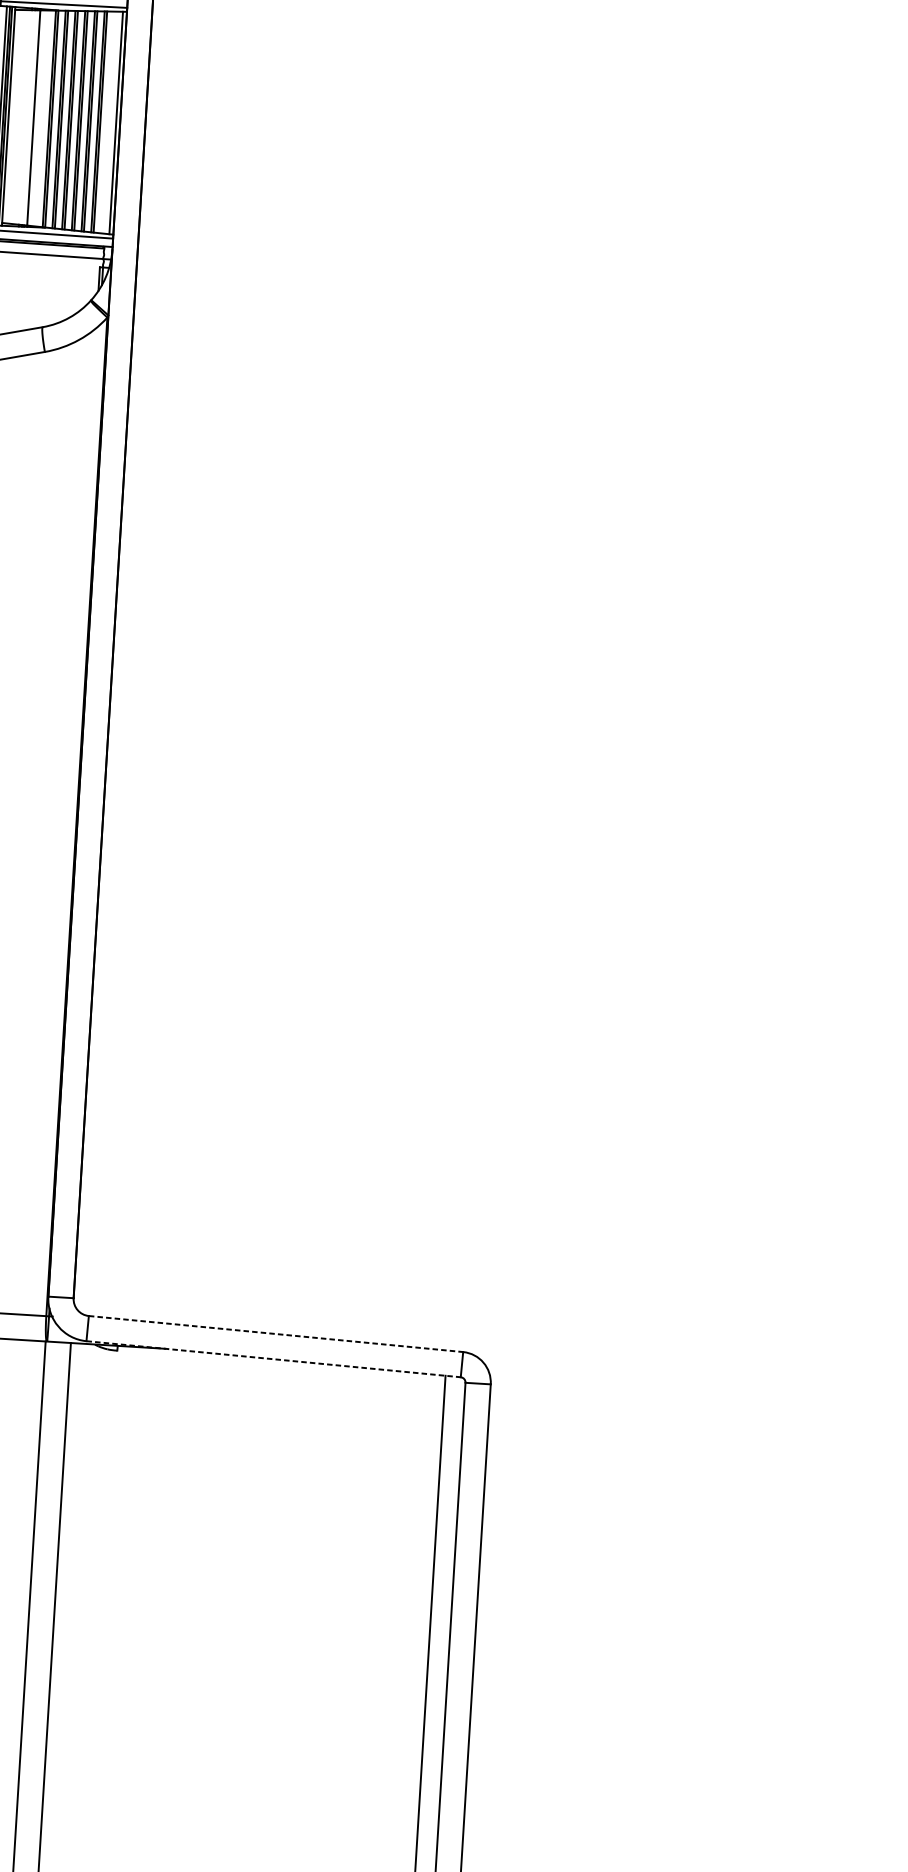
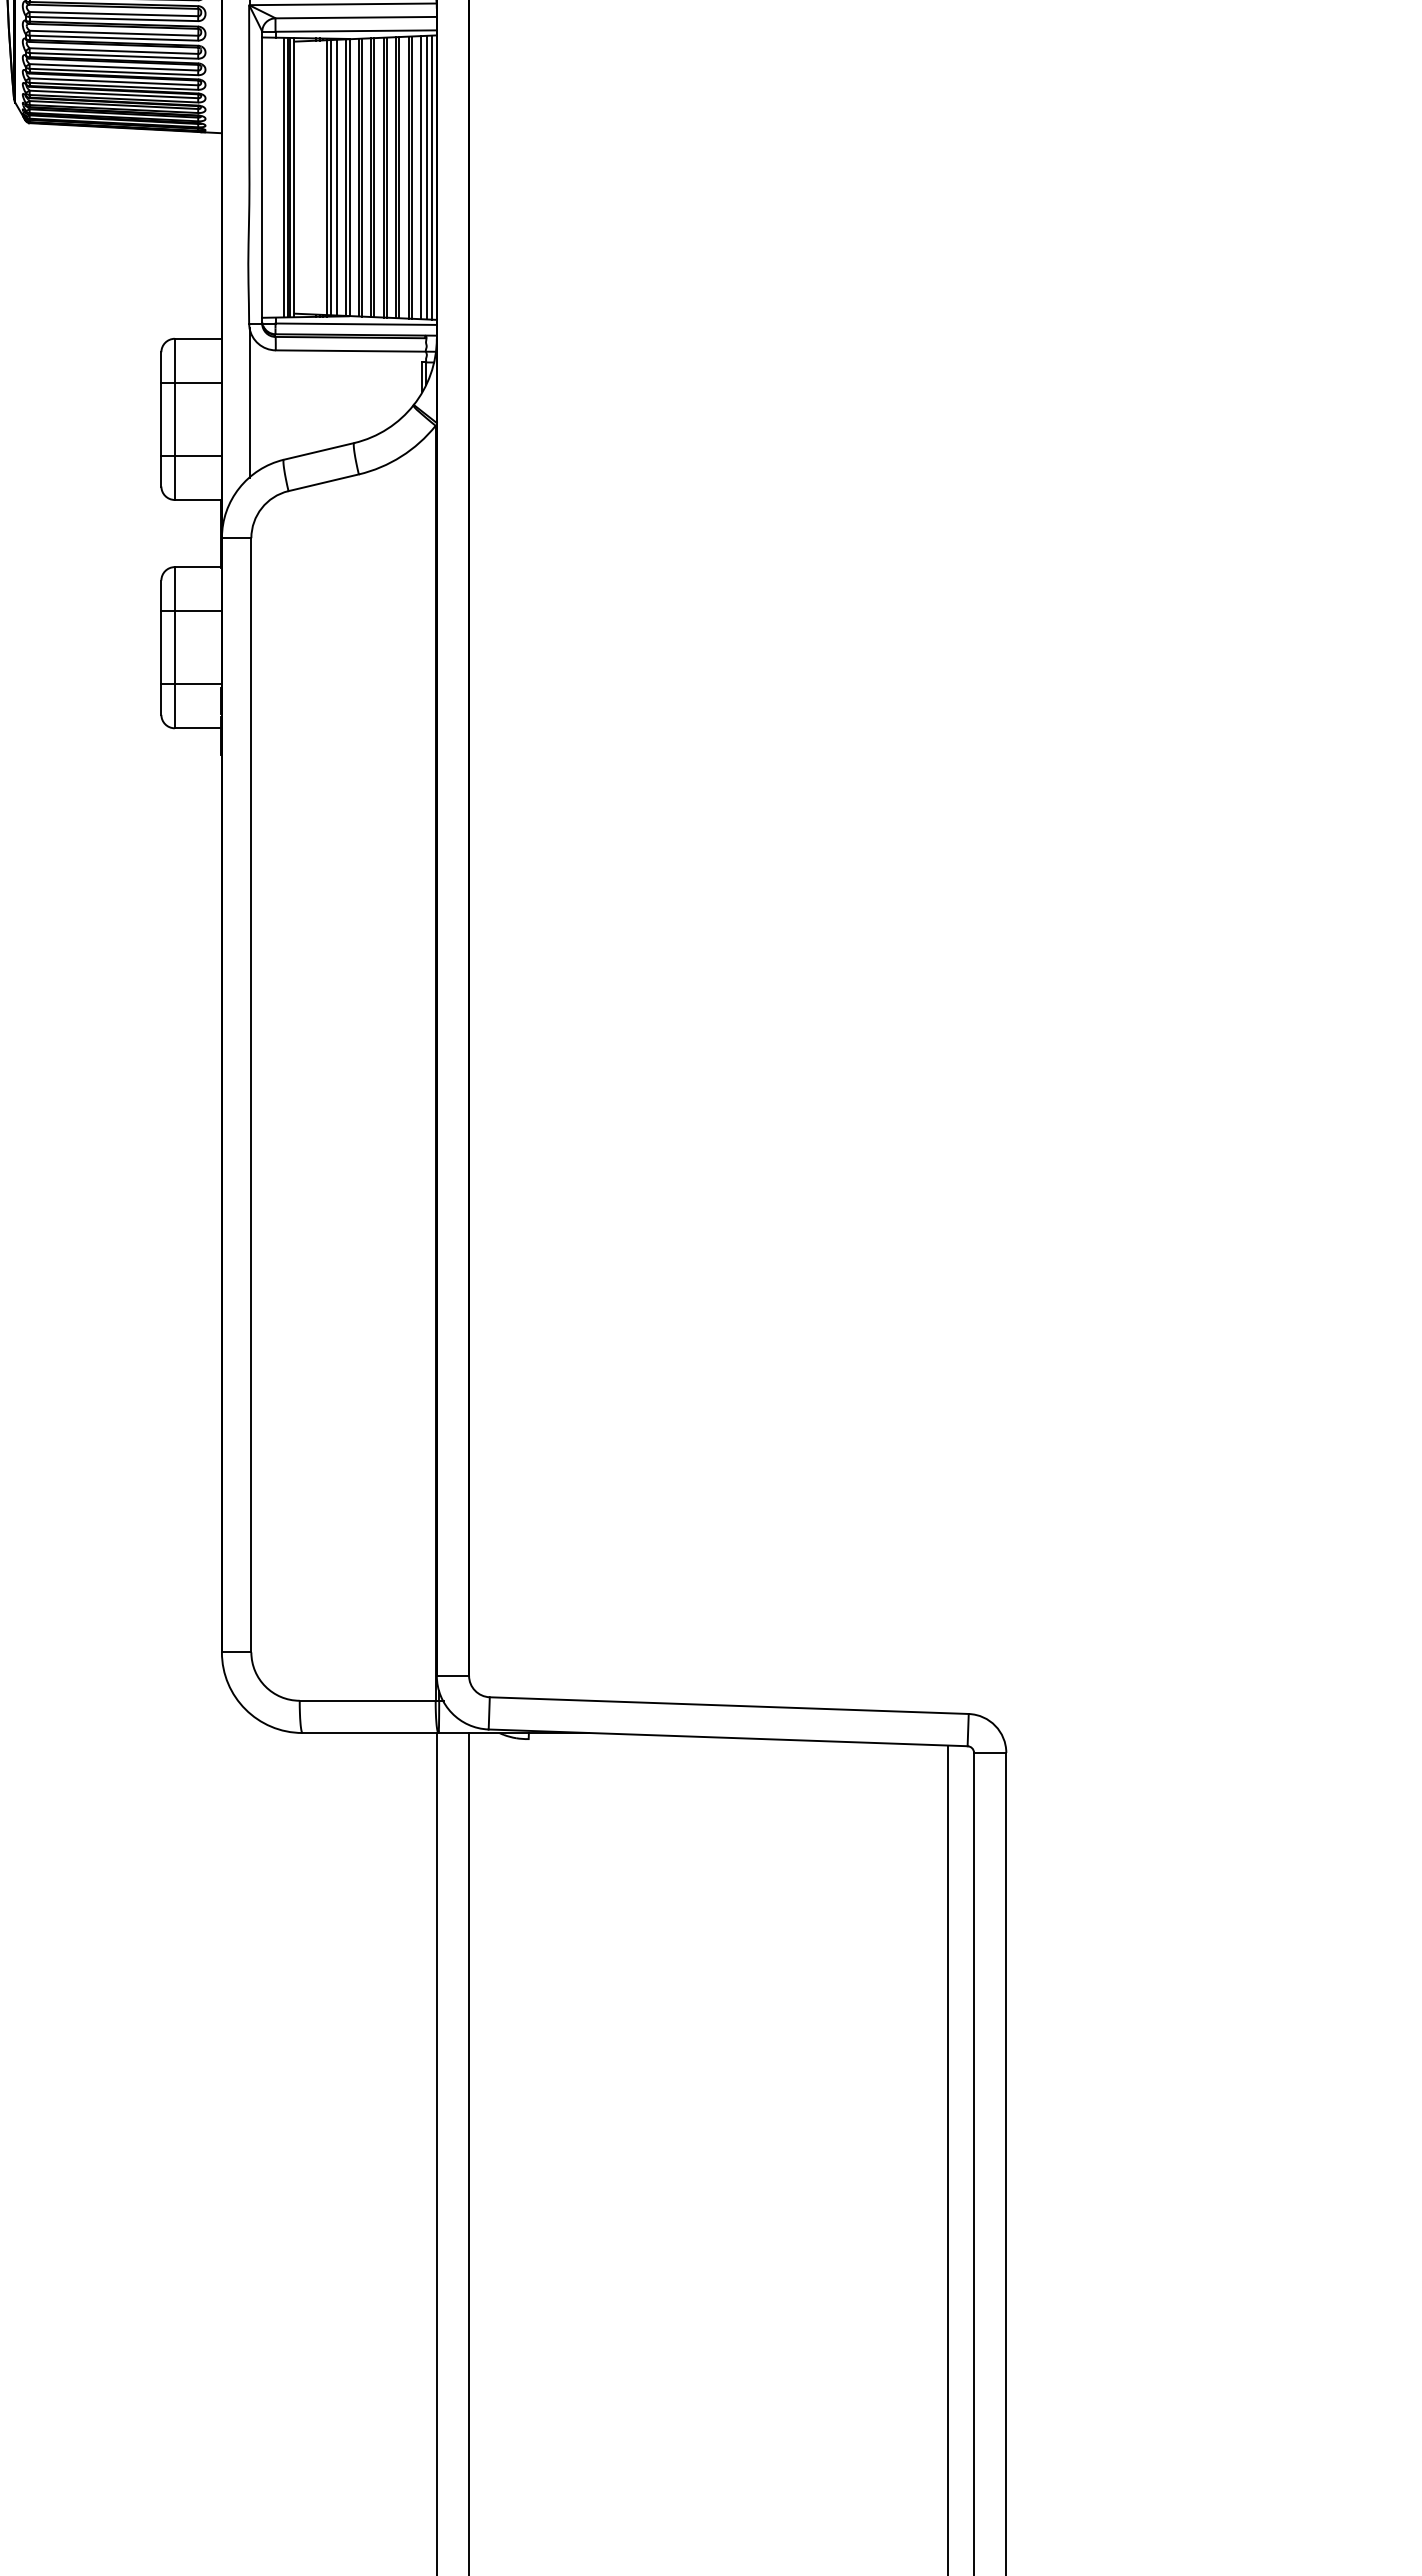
line: (36, 118) -> (330, 177), added
line: (42, 118) -> (337, 177), added
line: (107, 122) -> (420, 177), added
line: (112, 122) -> (427, 177), added
line: (276, 1333) -> (729, 1705), dashed -> solid
line: (273, 1358) -> (728, 1737), dashed -> solid

